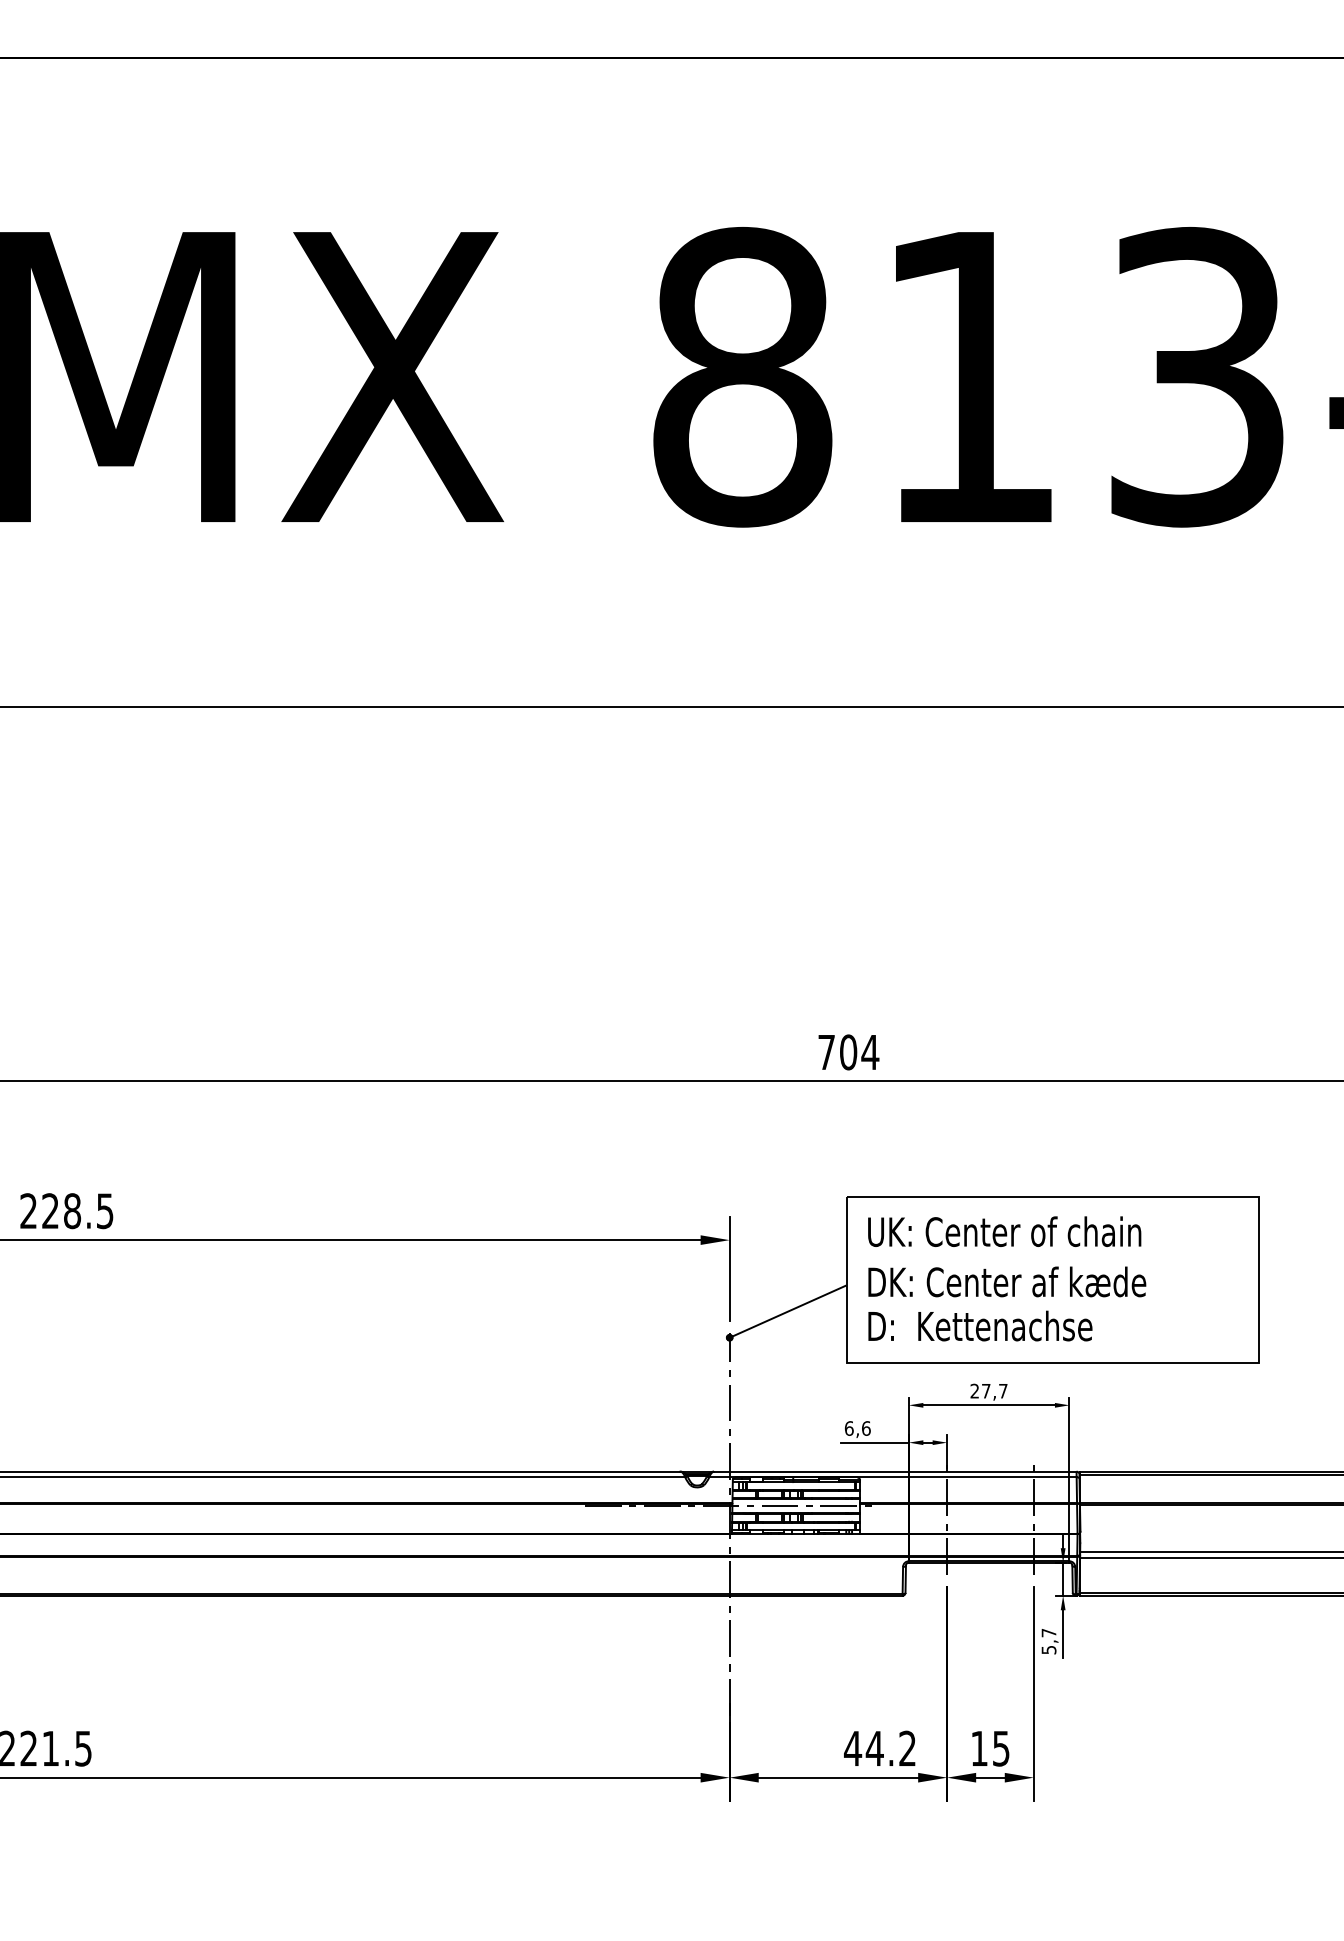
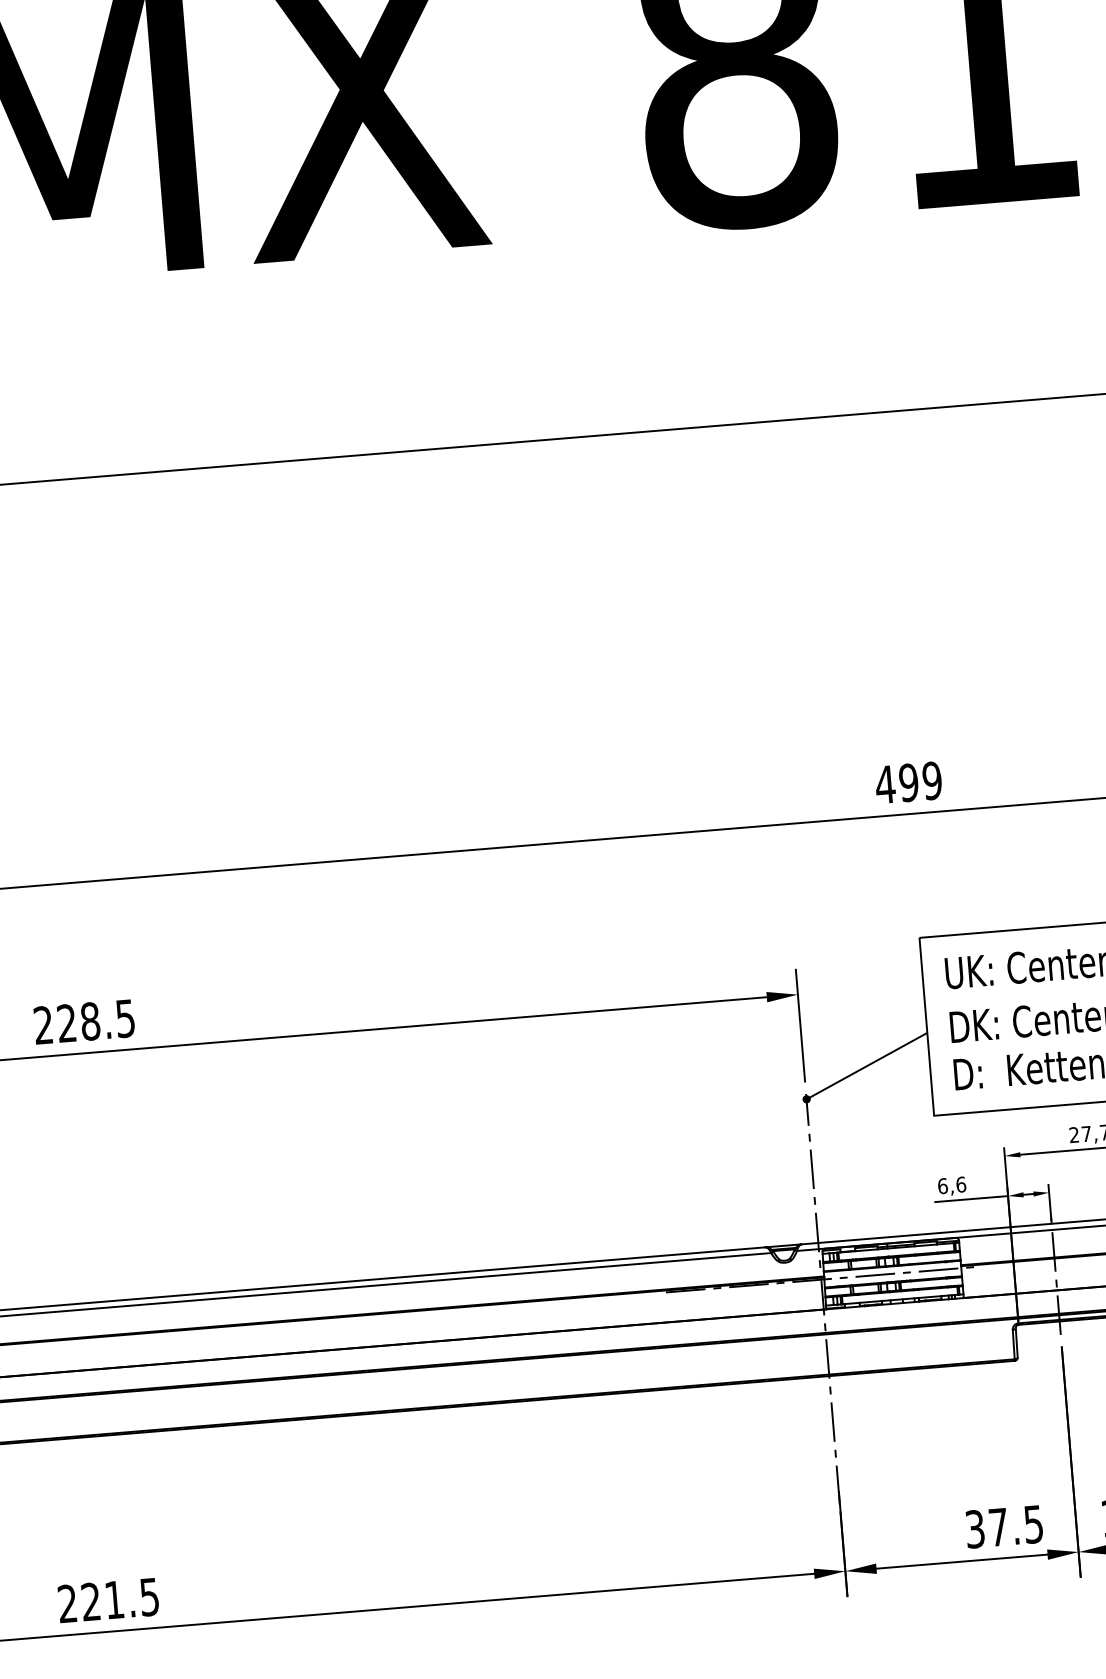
text: (848, 1052) -> (908, 782), 704 -> 499
text: (879, 1748) -> (1003, 1526), 44.2 -> 37.5

